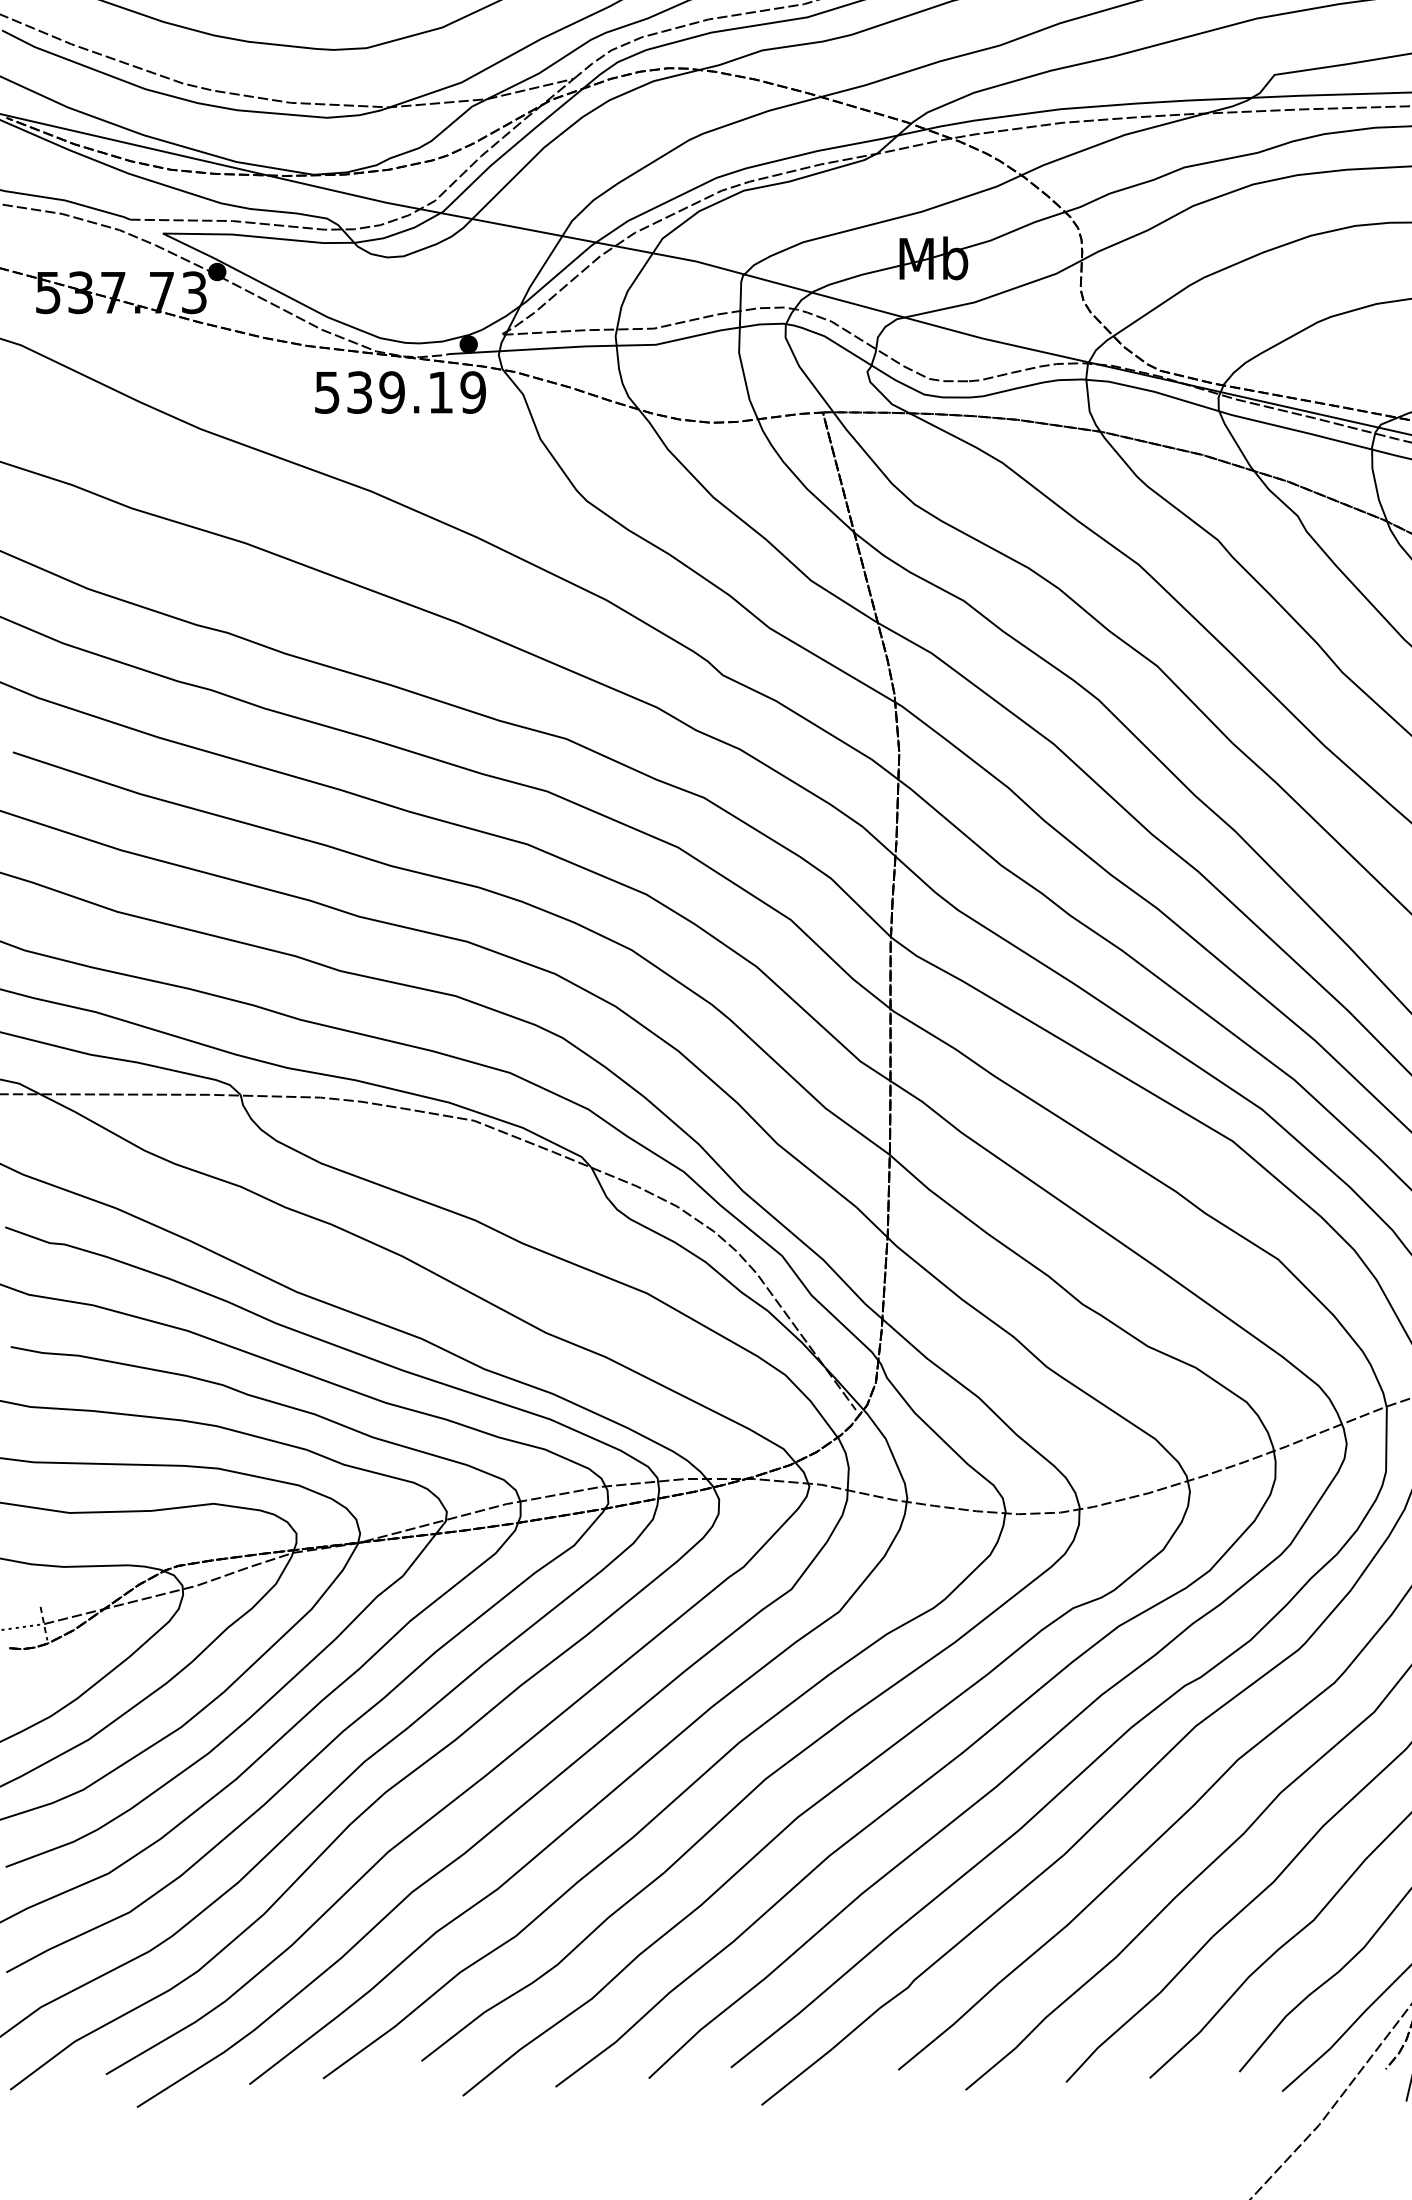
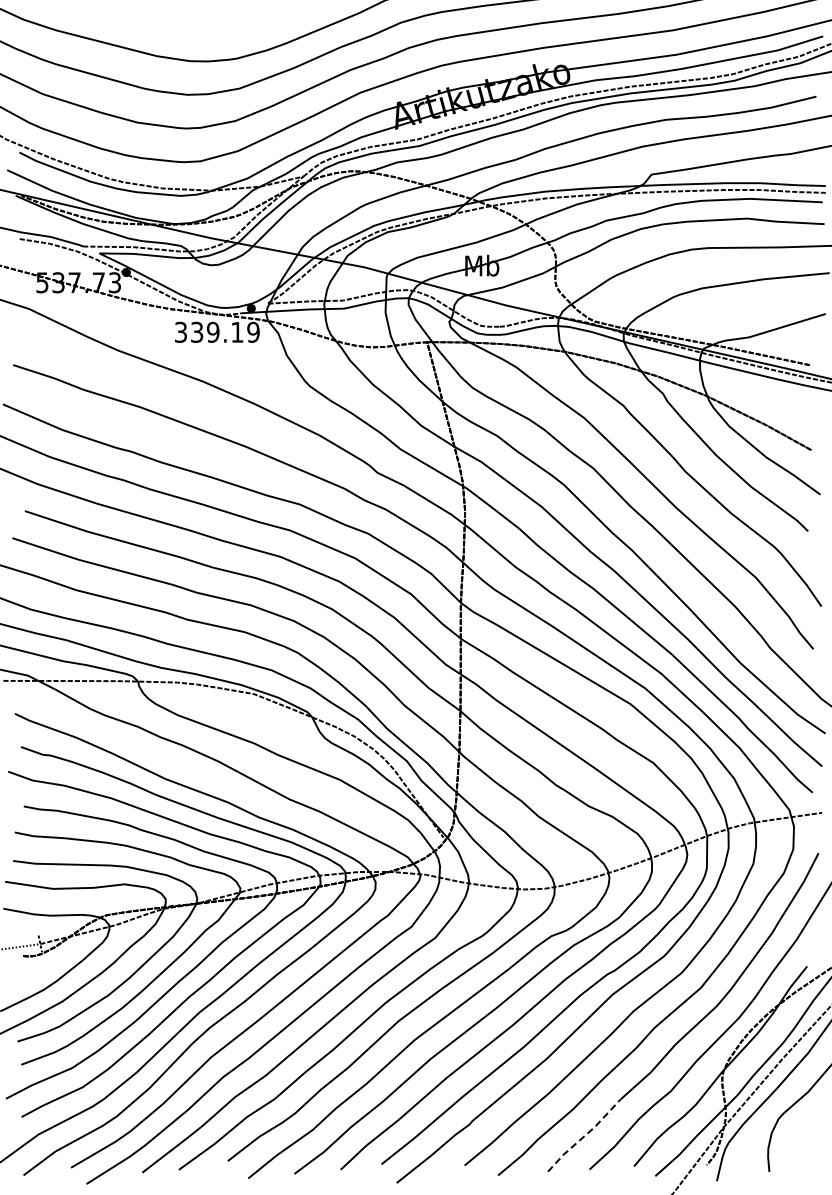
text: (328, 390) -> (181, 331), 539.19 -> 339.19
line: (1141, 2009) -> (585, 1135), solid -> dashed

